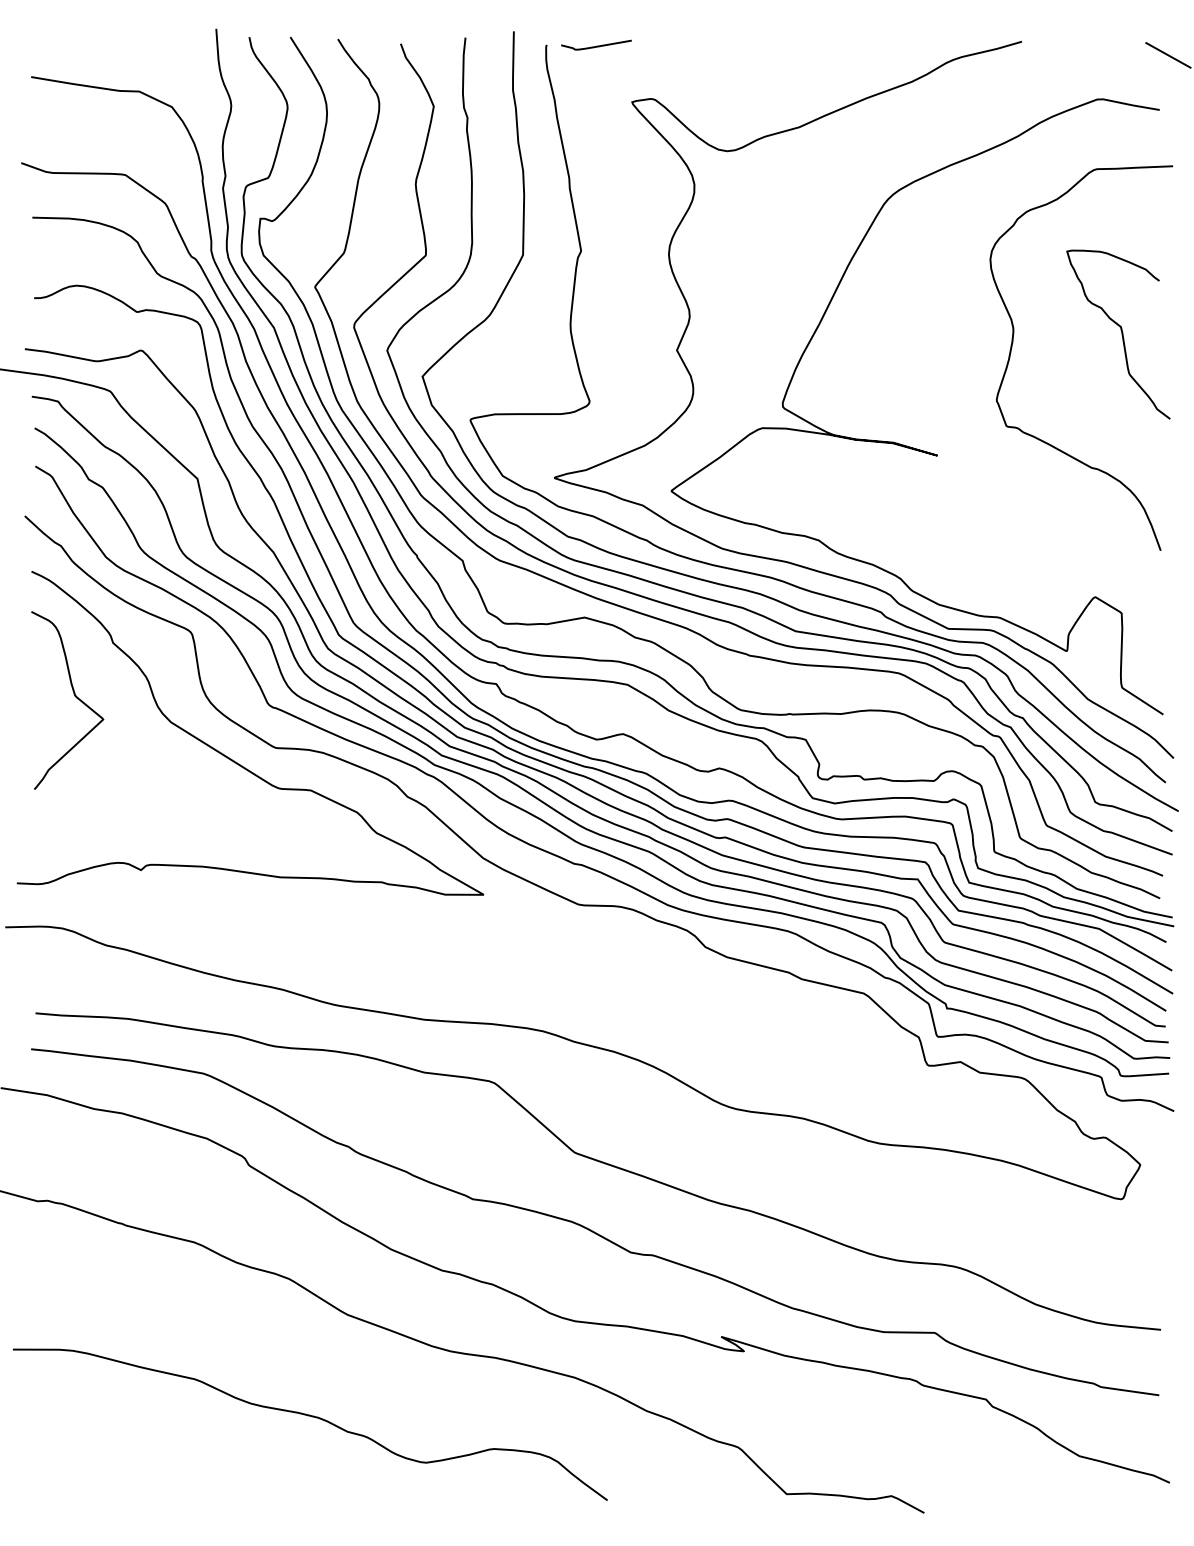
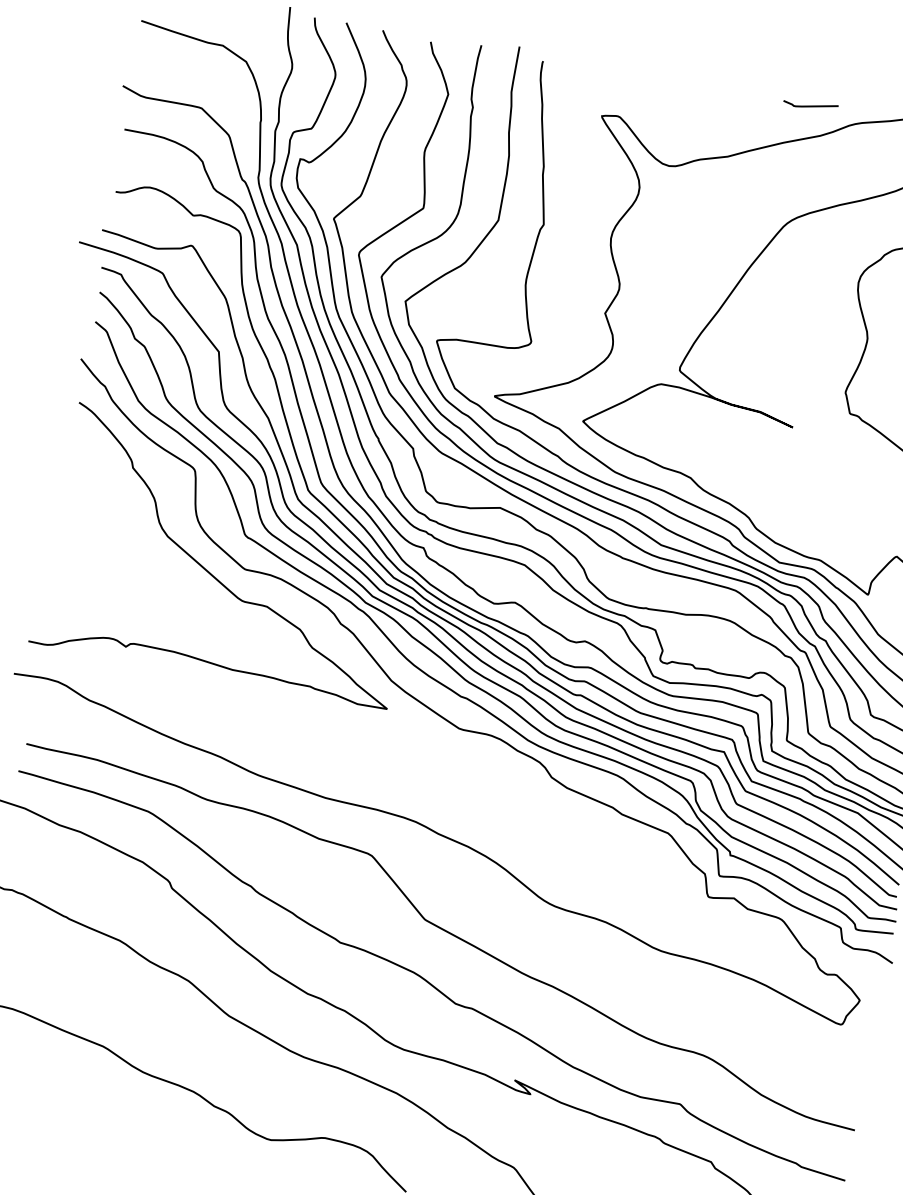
curve: (596, 45) -> (810, 105), moved
curve: (74, 696) -> (96, 504), removed

